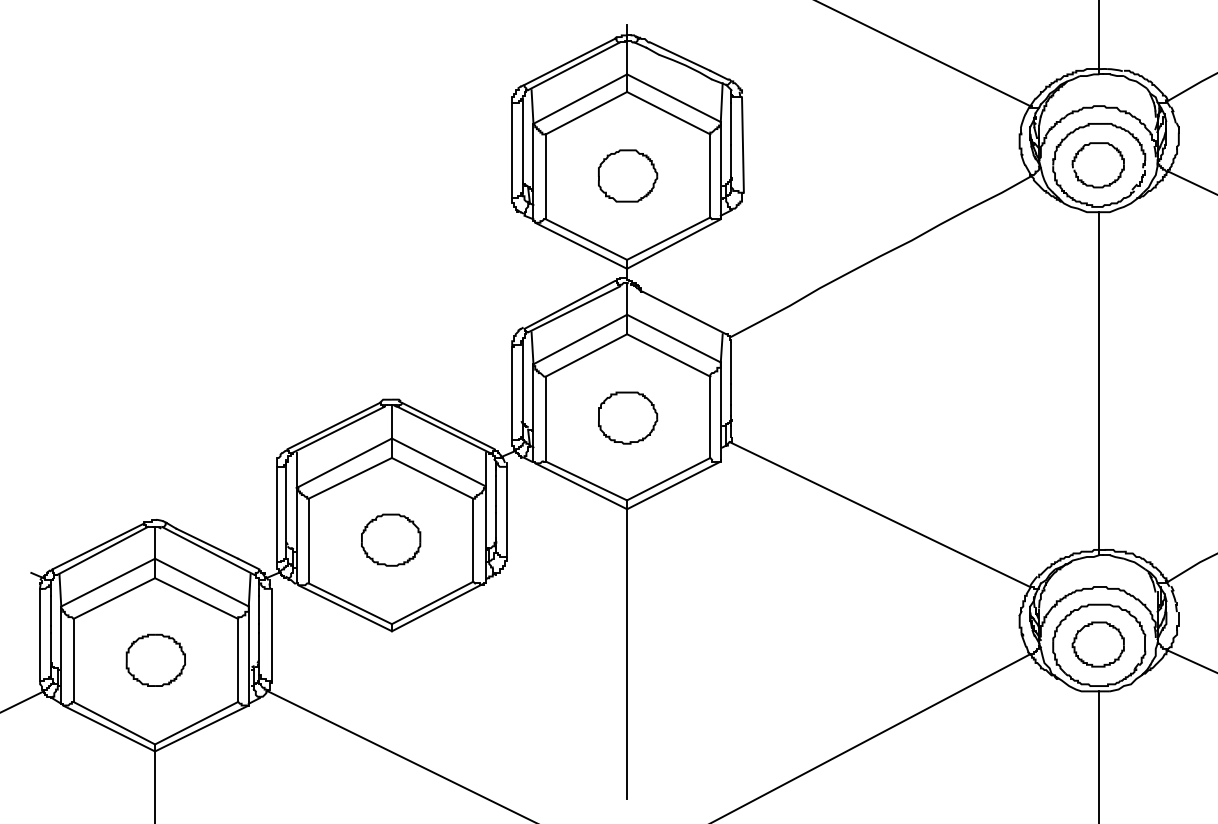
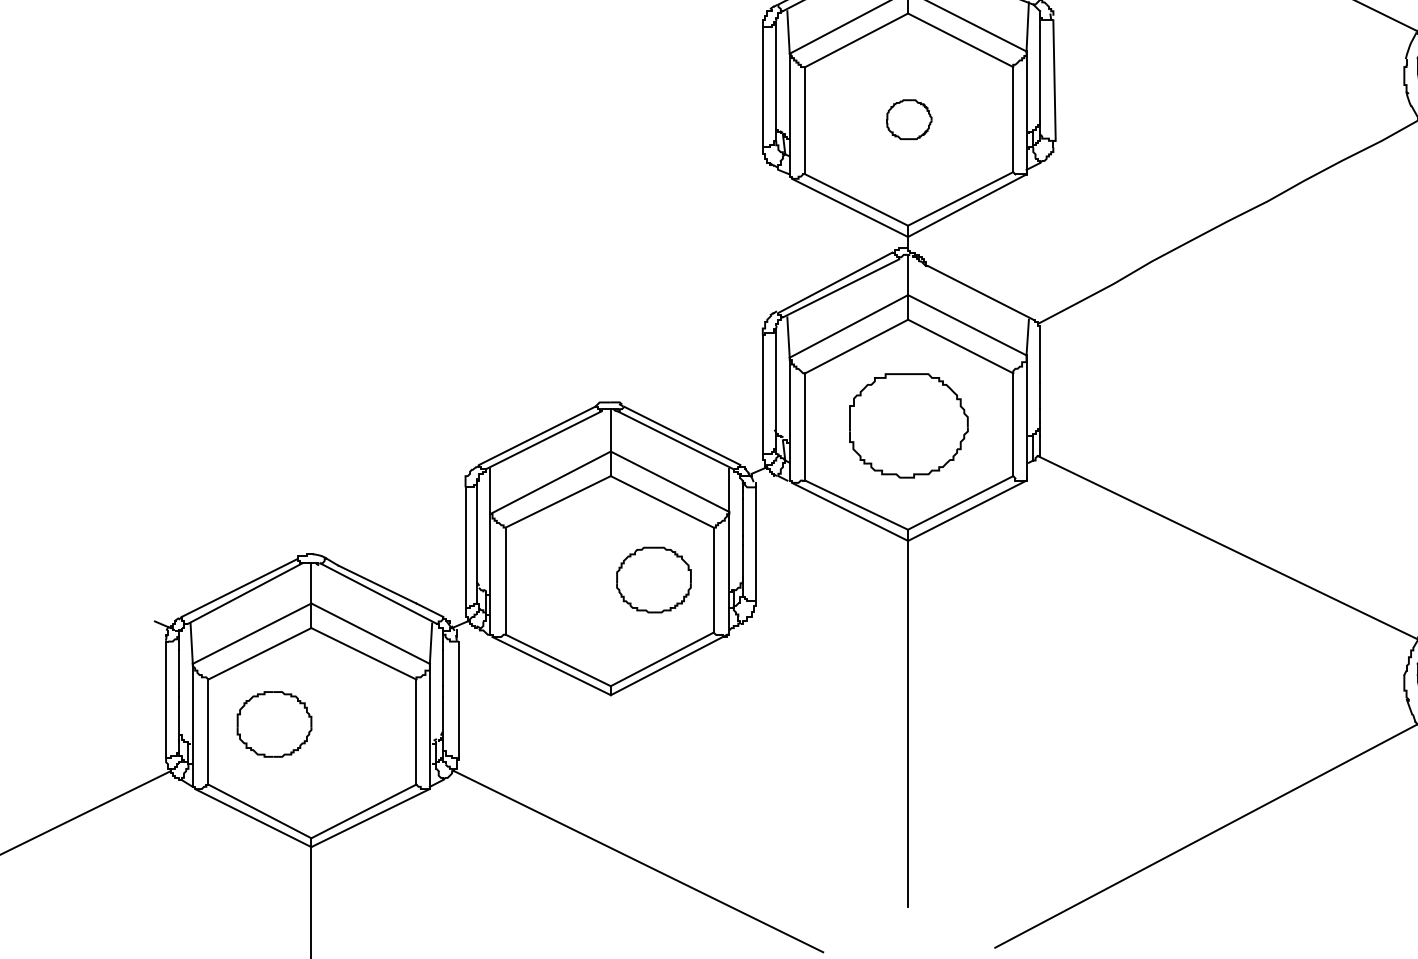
part: (628, 175) -> (909, 119), size x0.6
part: (628, 417) -> (909, 424), size x1.6
part: (391, 539) -> (654, 579), moved
part: (155, 659) -> (274, 723), moved

